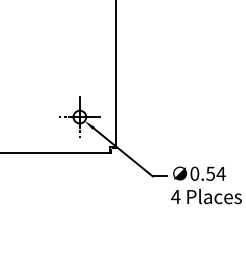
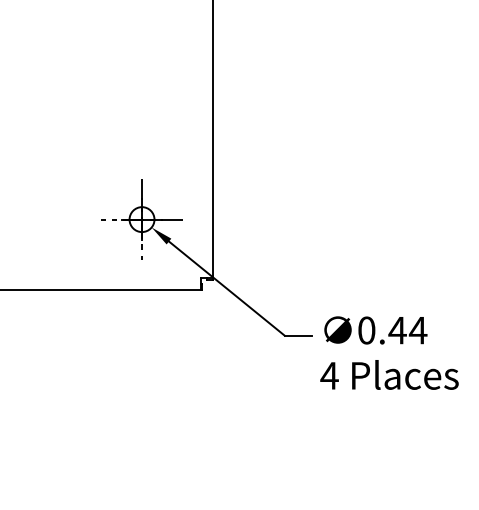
text: (210, 173) -> (397, 329), 0.54 -> 0.44

